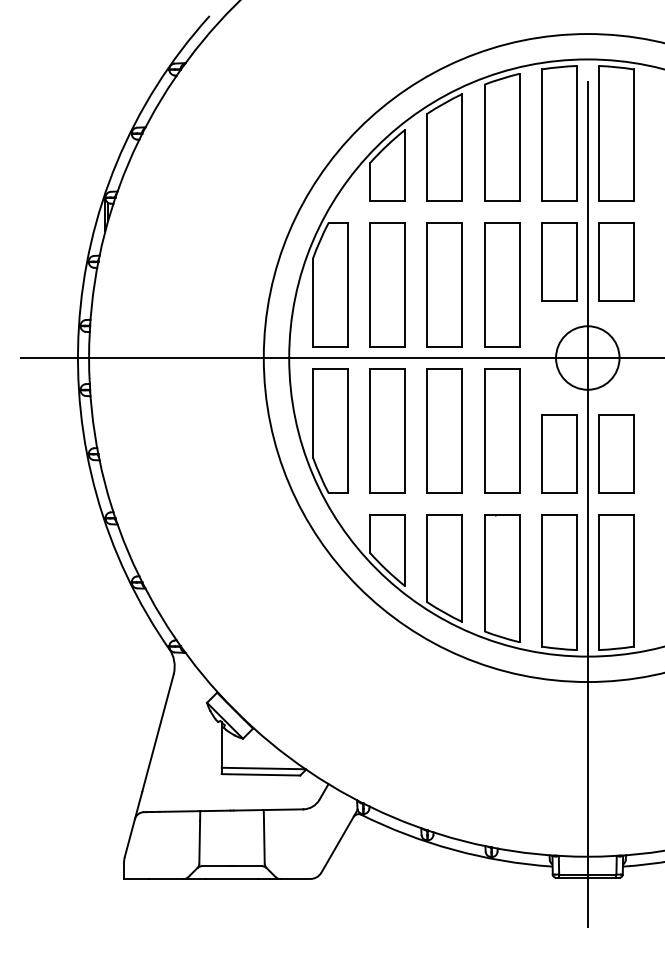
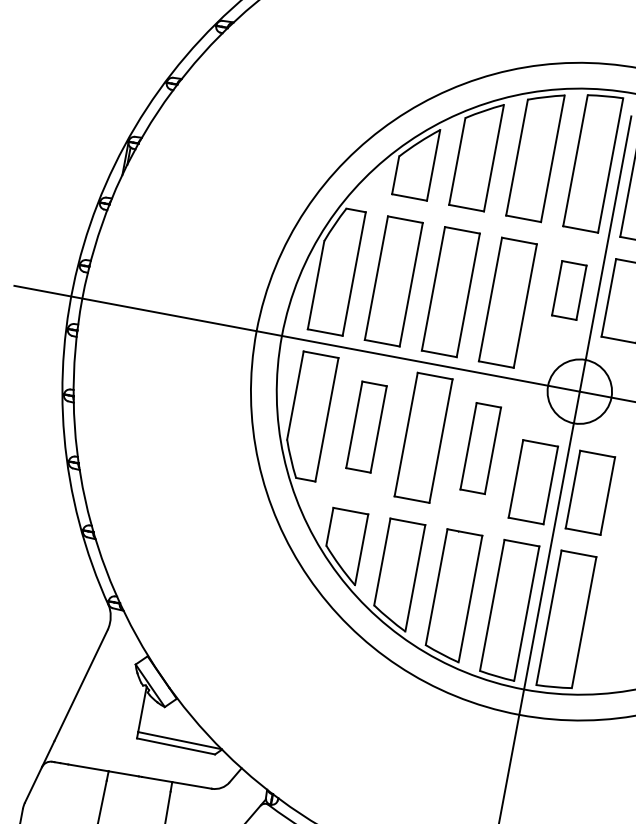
part: (559, 261) -> (569, 290), size x0.7
part: (387, 430) -> (366, 426), size x0.7
part: (502, 430) -> (481, 448), size x0.7

